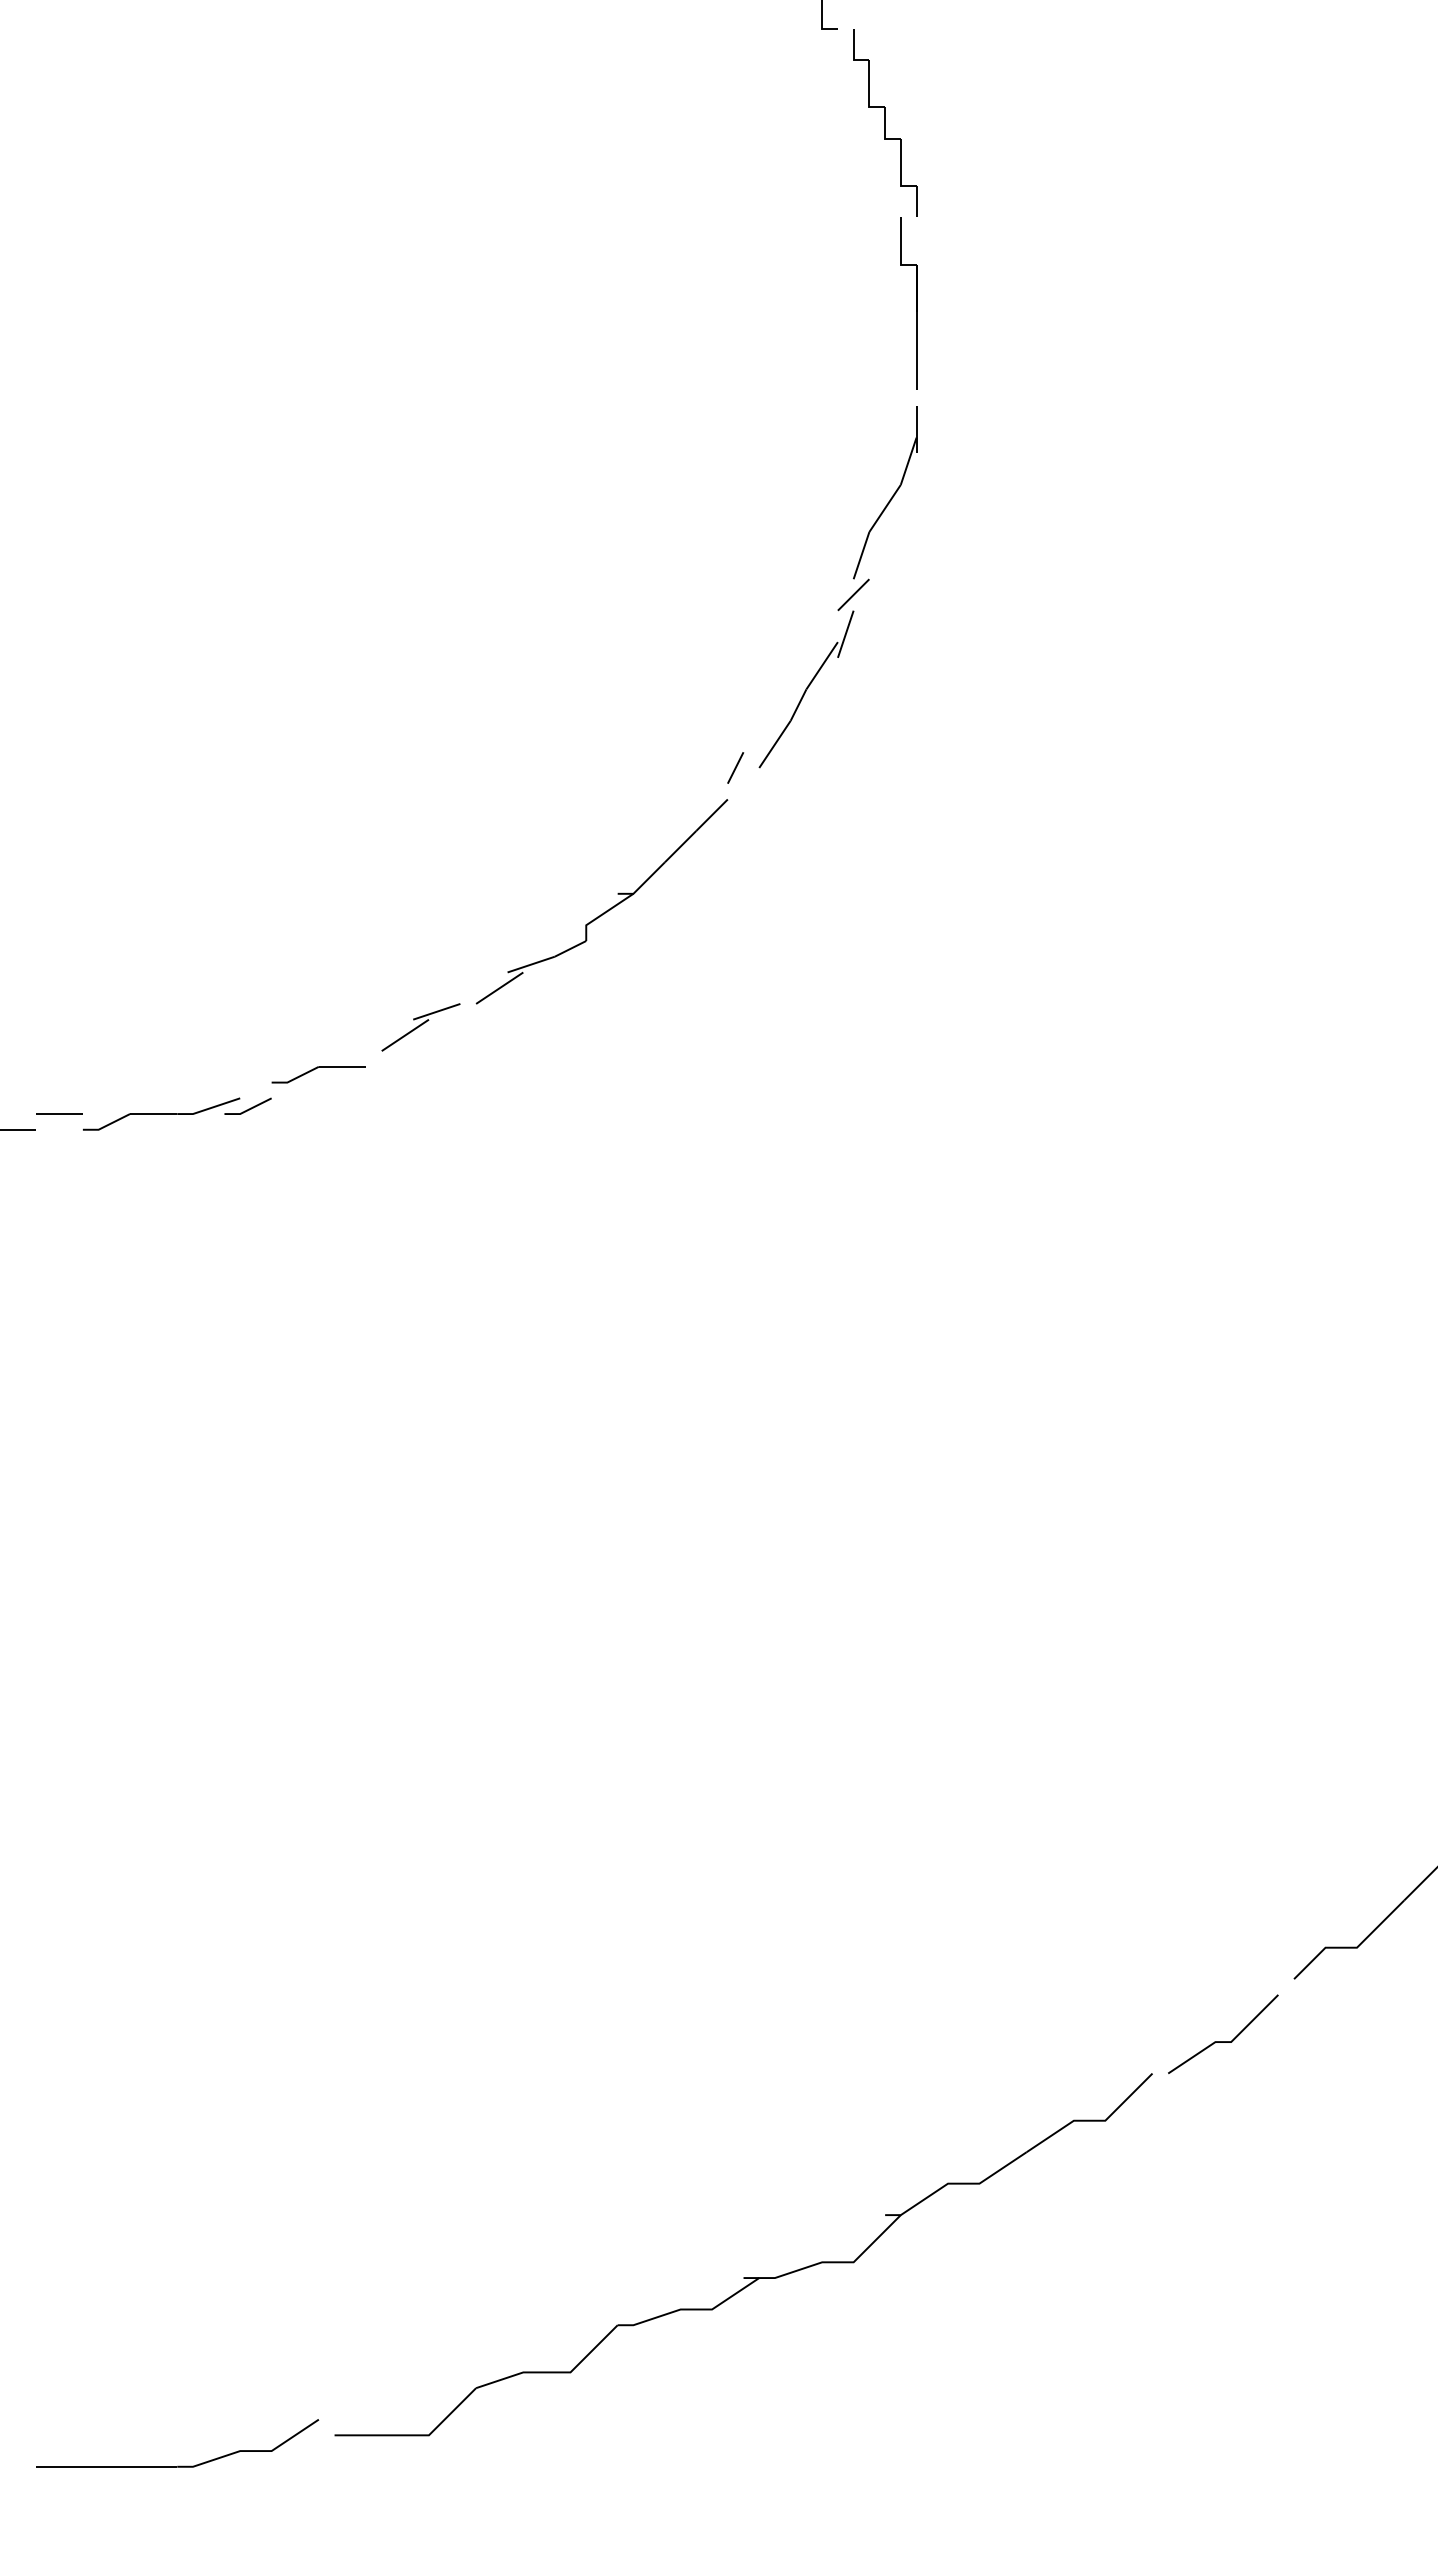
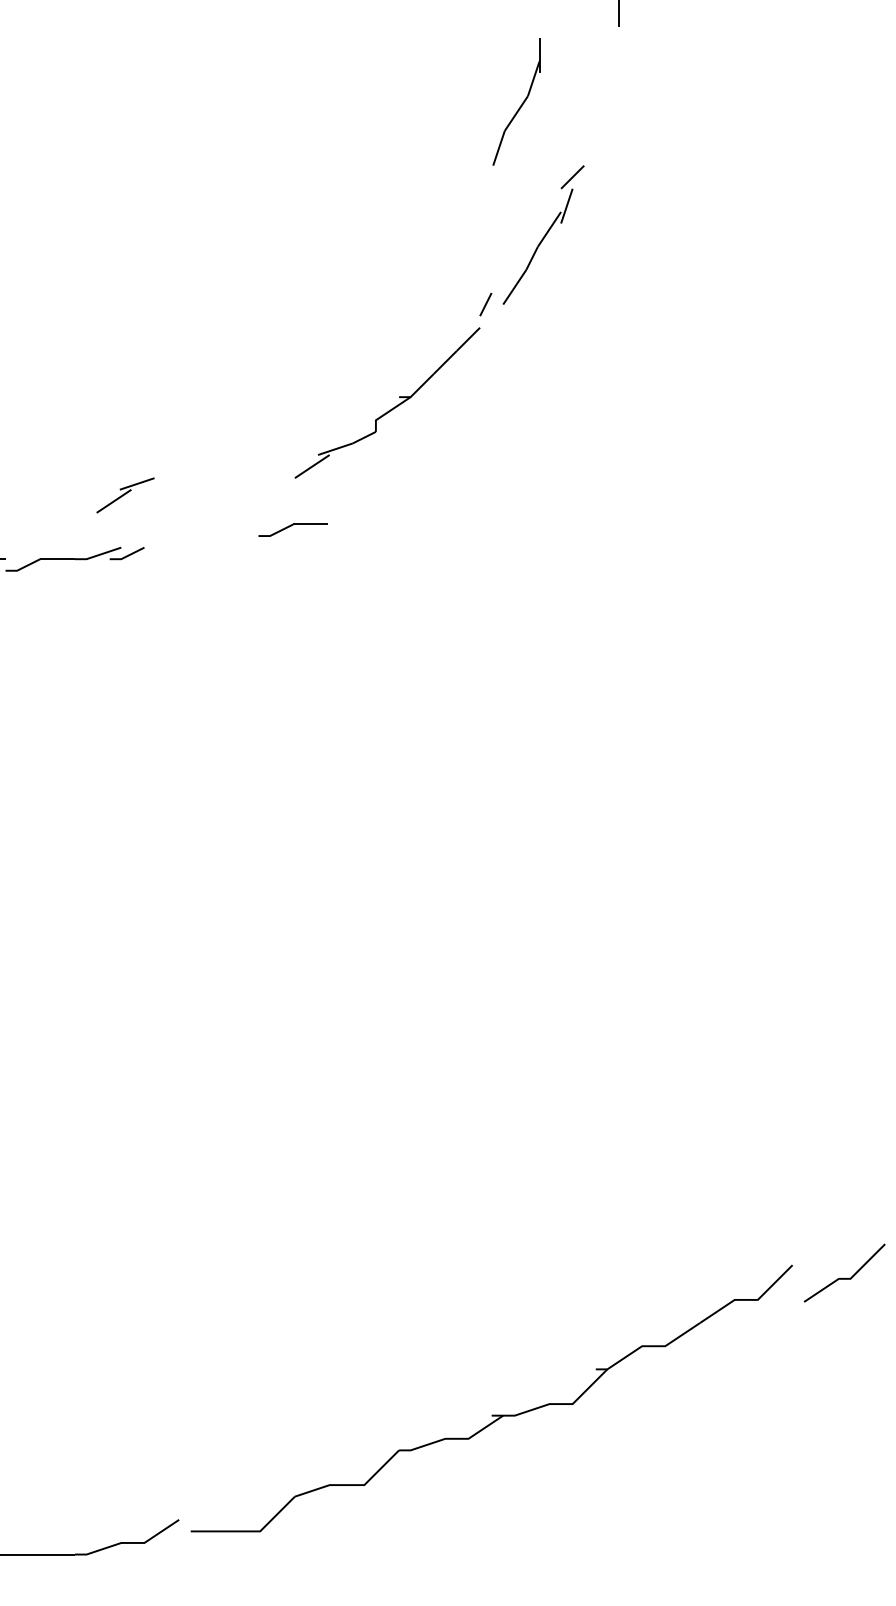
part: (891, 496) -> (521, 104), moved
part: (420, 1027) -> (125, 495), moved
part: (318, 1074) -> (292, 530), moved
curve: (1223, 2041) -> (844, 1278), moved

